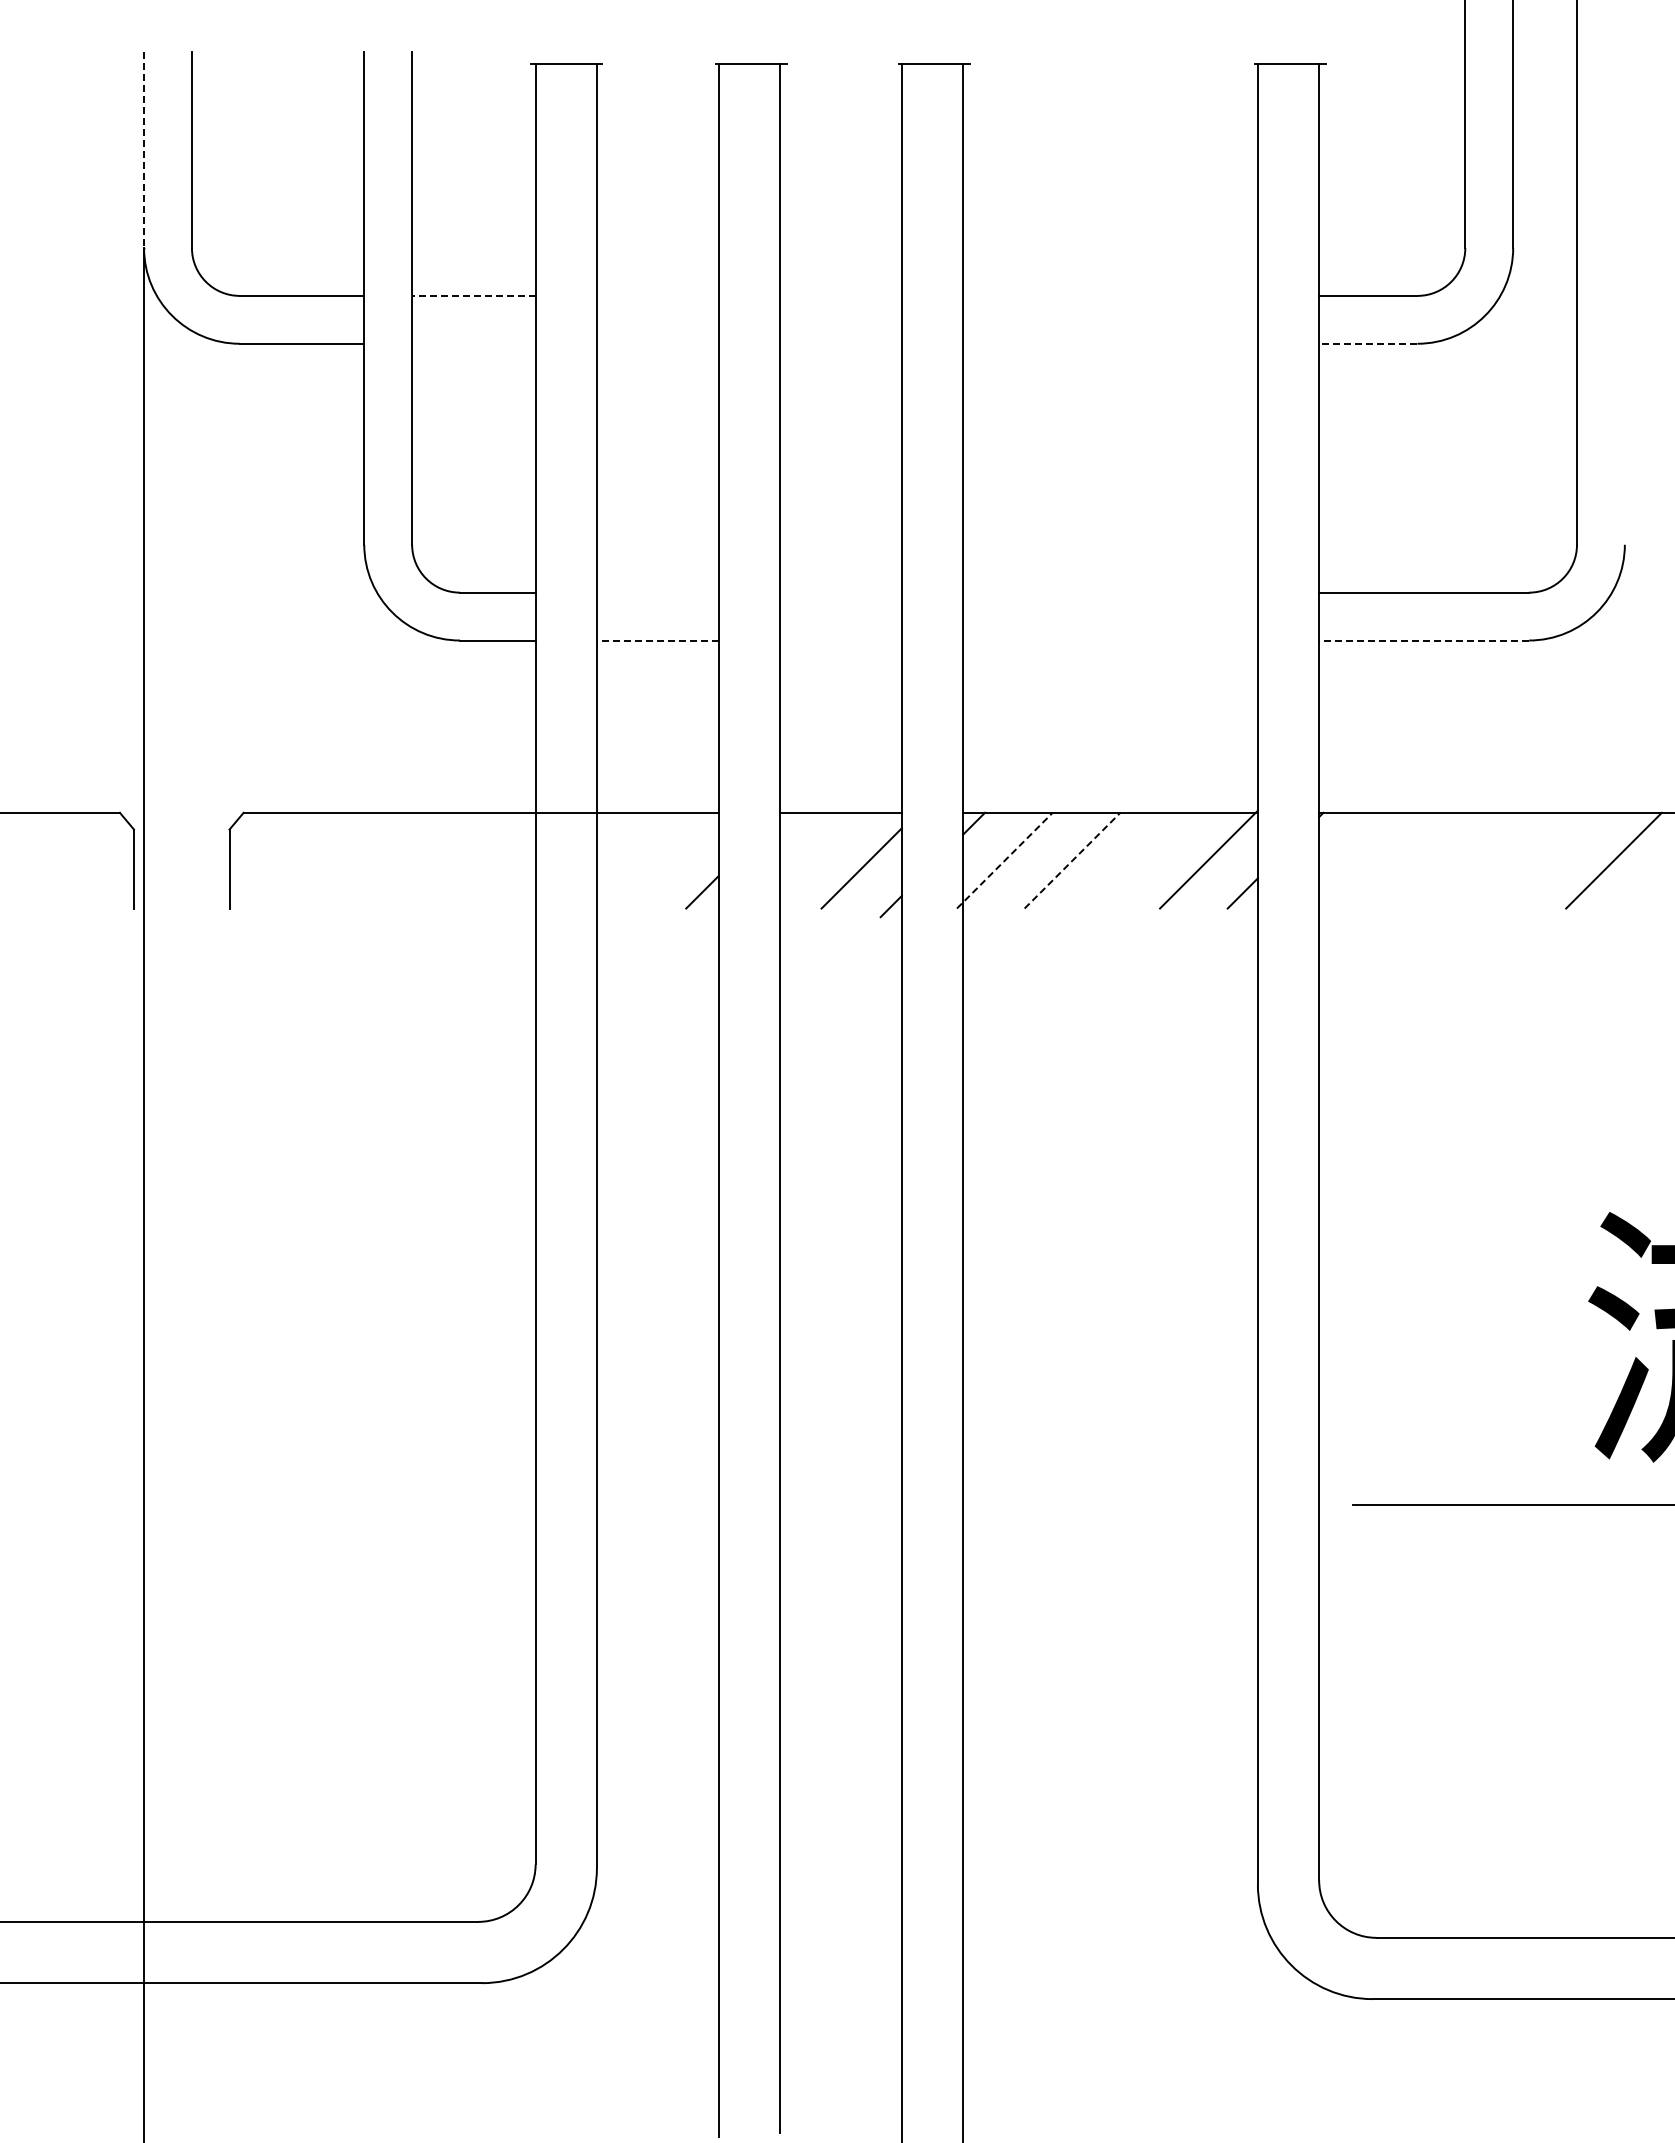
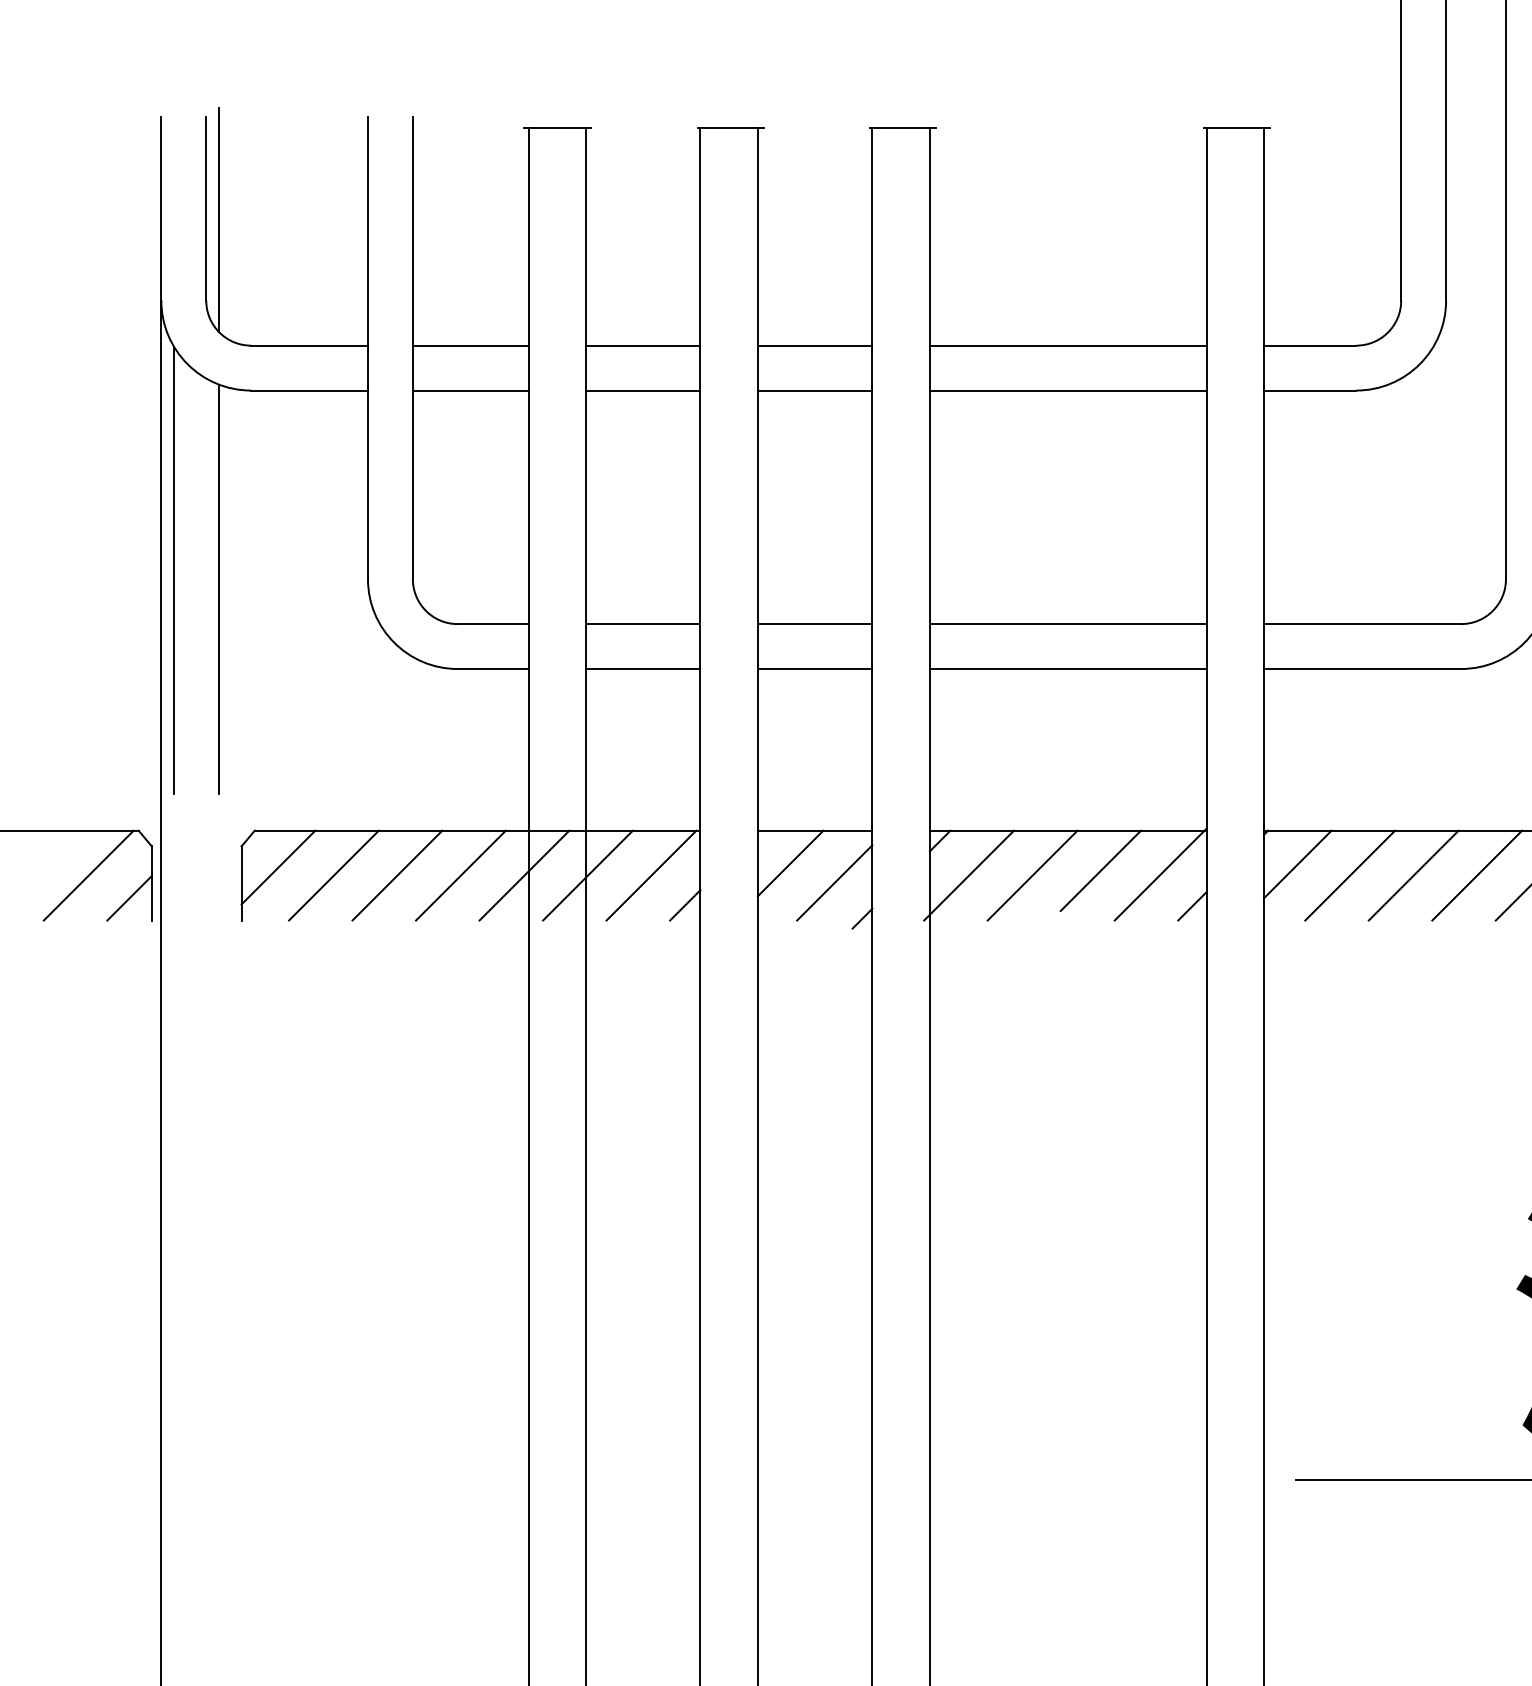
line: (144, 150) -> (161, 209), dashed -> solid
line: (205, 161) -> (218, 219), added
line: (473, 295) -> (470, 345), dashed -> solid
line: (657, 295) -> (643, 345), added
line: (840, 295) -> (814, 345), added
line: (1110, 295) -> (1068, 345), added
line: (473, 343) -> (470, 390), added
line: (657, 343) -> (643, 390), added
line: (840, 343) -> (814, 390), added
line: (1110, 343) -> (1068, 390), added
line: (1367, 343) -> (1309, 390), dashed -> solid
line: (157, 535) -> (173, 570), added
line: (205, 555) -> (218, 589), added
line: (657, 592) -> (643, 623), added
line: (840, 592) -> (814, 623), added
line: (1110, 592) -> (1068, 623), added
line: (657, 640) -> (643, 669), dashed -> solid
line: (840, 640) -> (814, 669), added
line: (1110, 640) -> (1068, 669), added
line: (1424, 640) -> (1362, 669), dashed -> solid
line: (814, 847) -> (790, 863), added
line: (1355, 848) -> (1298, 864), added
line: (268, 851) -> (278, 867), added
line: (1145, 855) -> (1101, 870), added
line: (66, 860) -> (88, 875), added
line: (327, 860) -> (333, 875), added
line: (395, 860) -> (397, 875), added
line: (463, 860) -> (461, 875), added
line: (530, 860) -> (523, 875), added
line: (598, 860) -> (587, 875), added
line: (666, 860) -> (651, 875), added
line: (1004, 860) -> (968, 875), dashed -> solid
line: (1072, 860) -> (1032, 875), dashed -> solid
line: (1410, 860) -> (1349, 875), added
line: (1478, 860) -> (1413, 875), added
line: (1546, 860) -> (1477, 875), added
line: (110, 884) -> (129, 897), added

